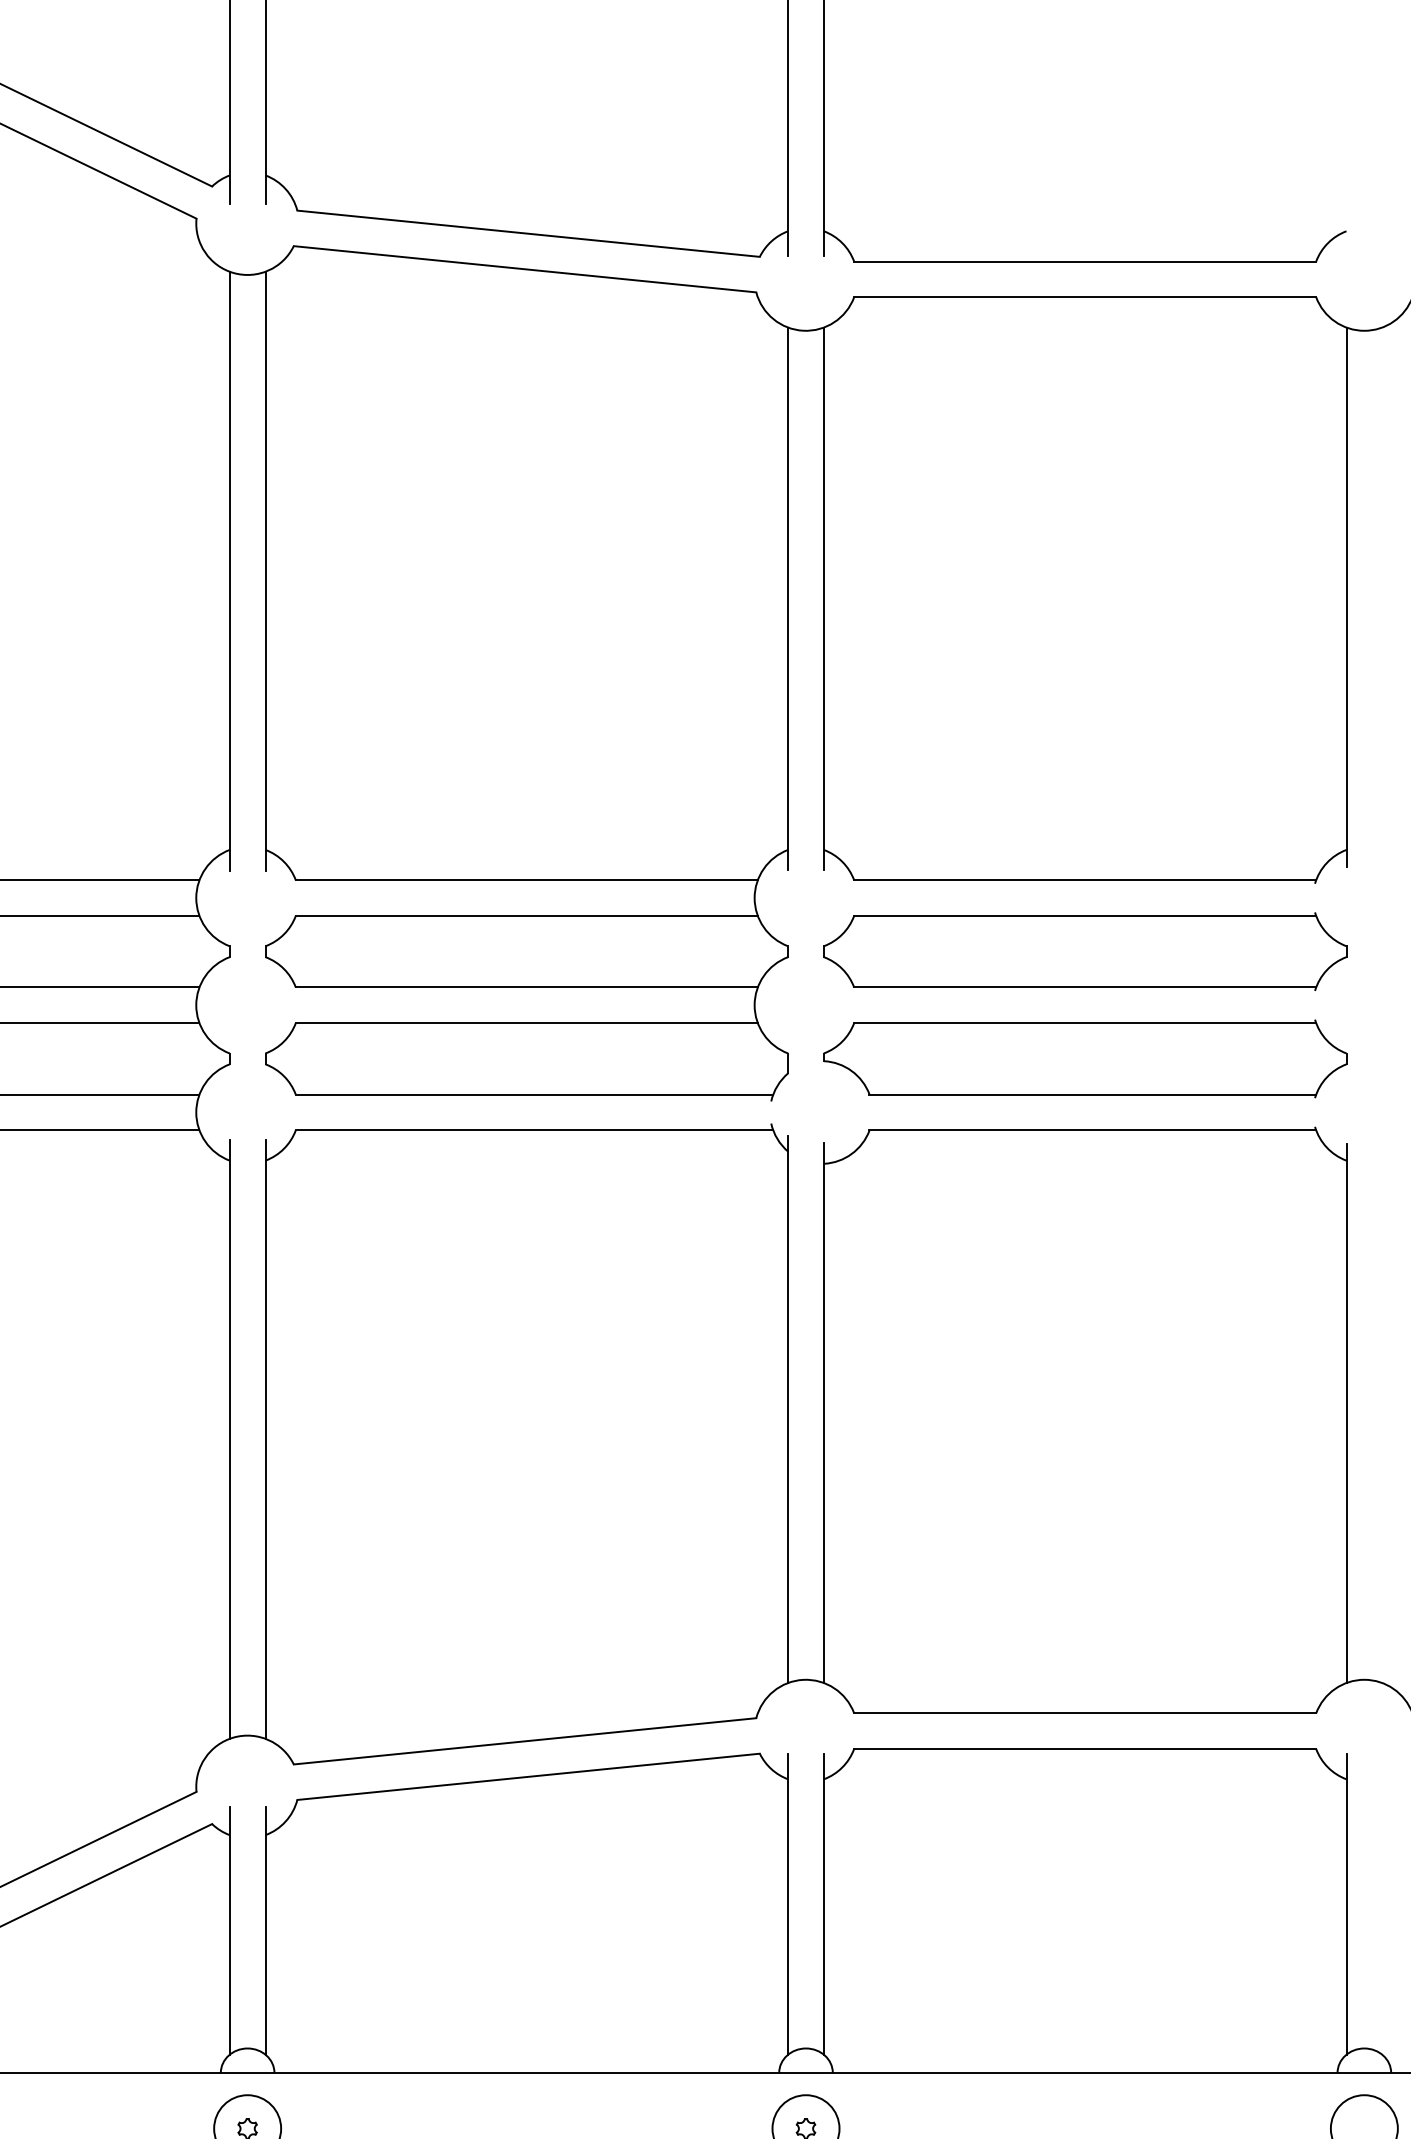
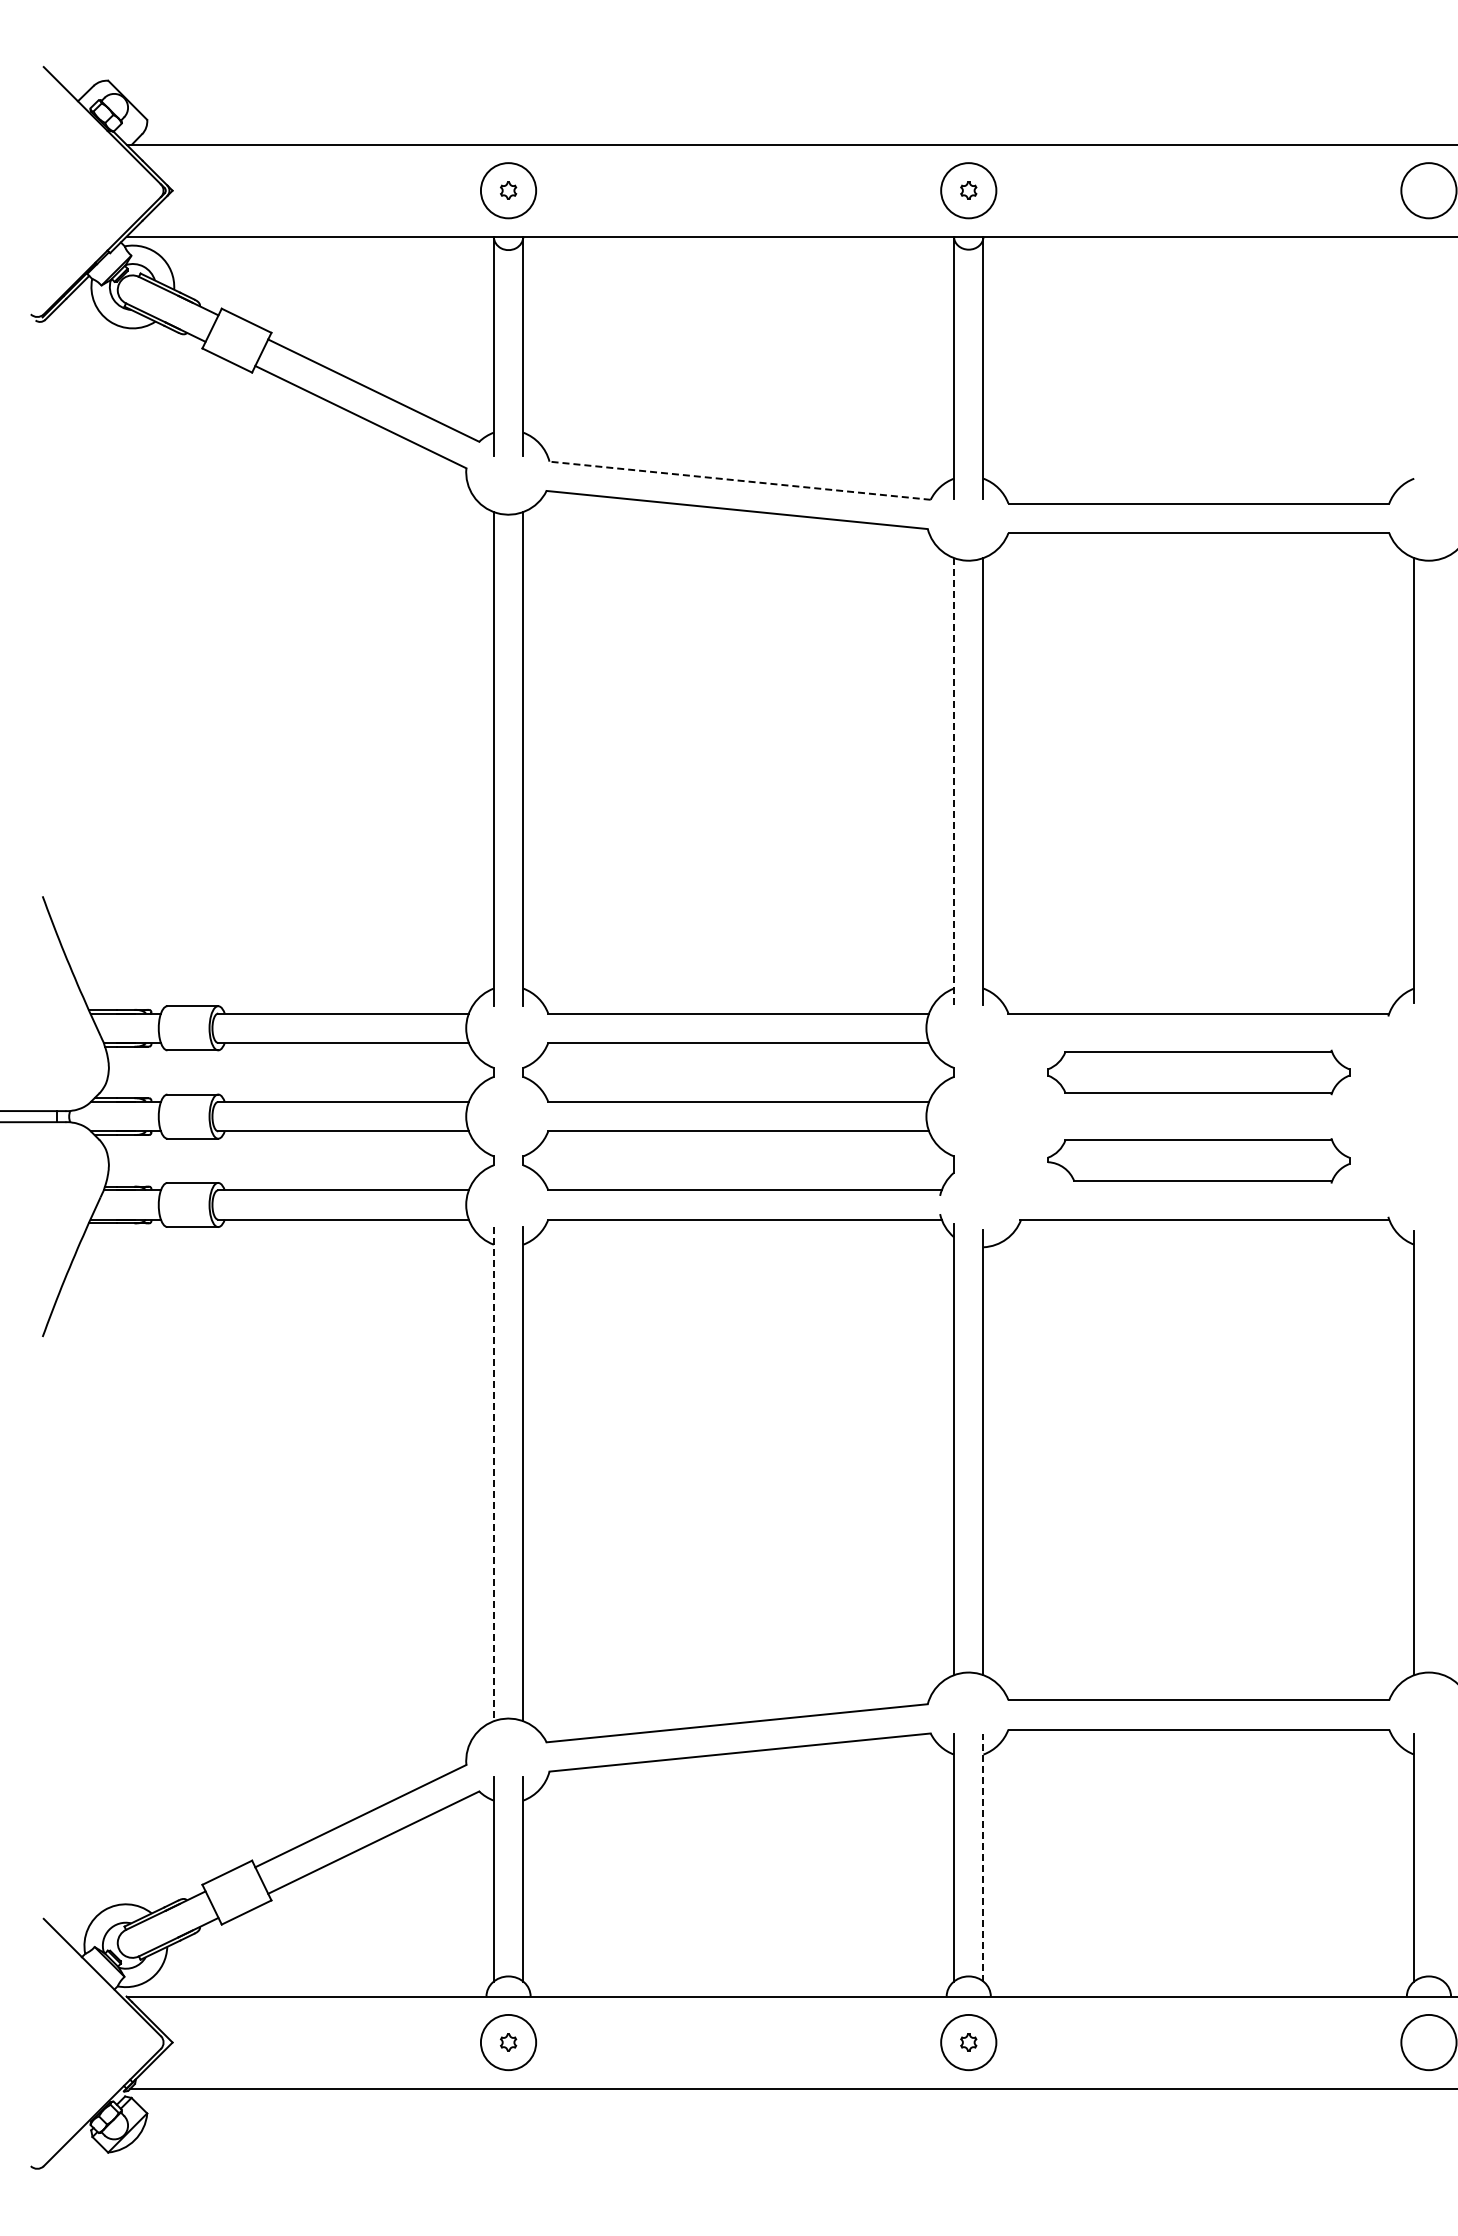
line: (527, 233) -> (739, 480), solid -> dashed
line: (788, 597) -> (954, 780), solid -> dashed
part: (1084, 951) -> (1198, 1072), size x0.7
part: (1084, 1058) -> (1198, 1160), size x0.7
line: (229, 1439) -> (493, 1474), solid -> dashed
line: (823, 1904) -> (983, 1857), solid -> dashed

